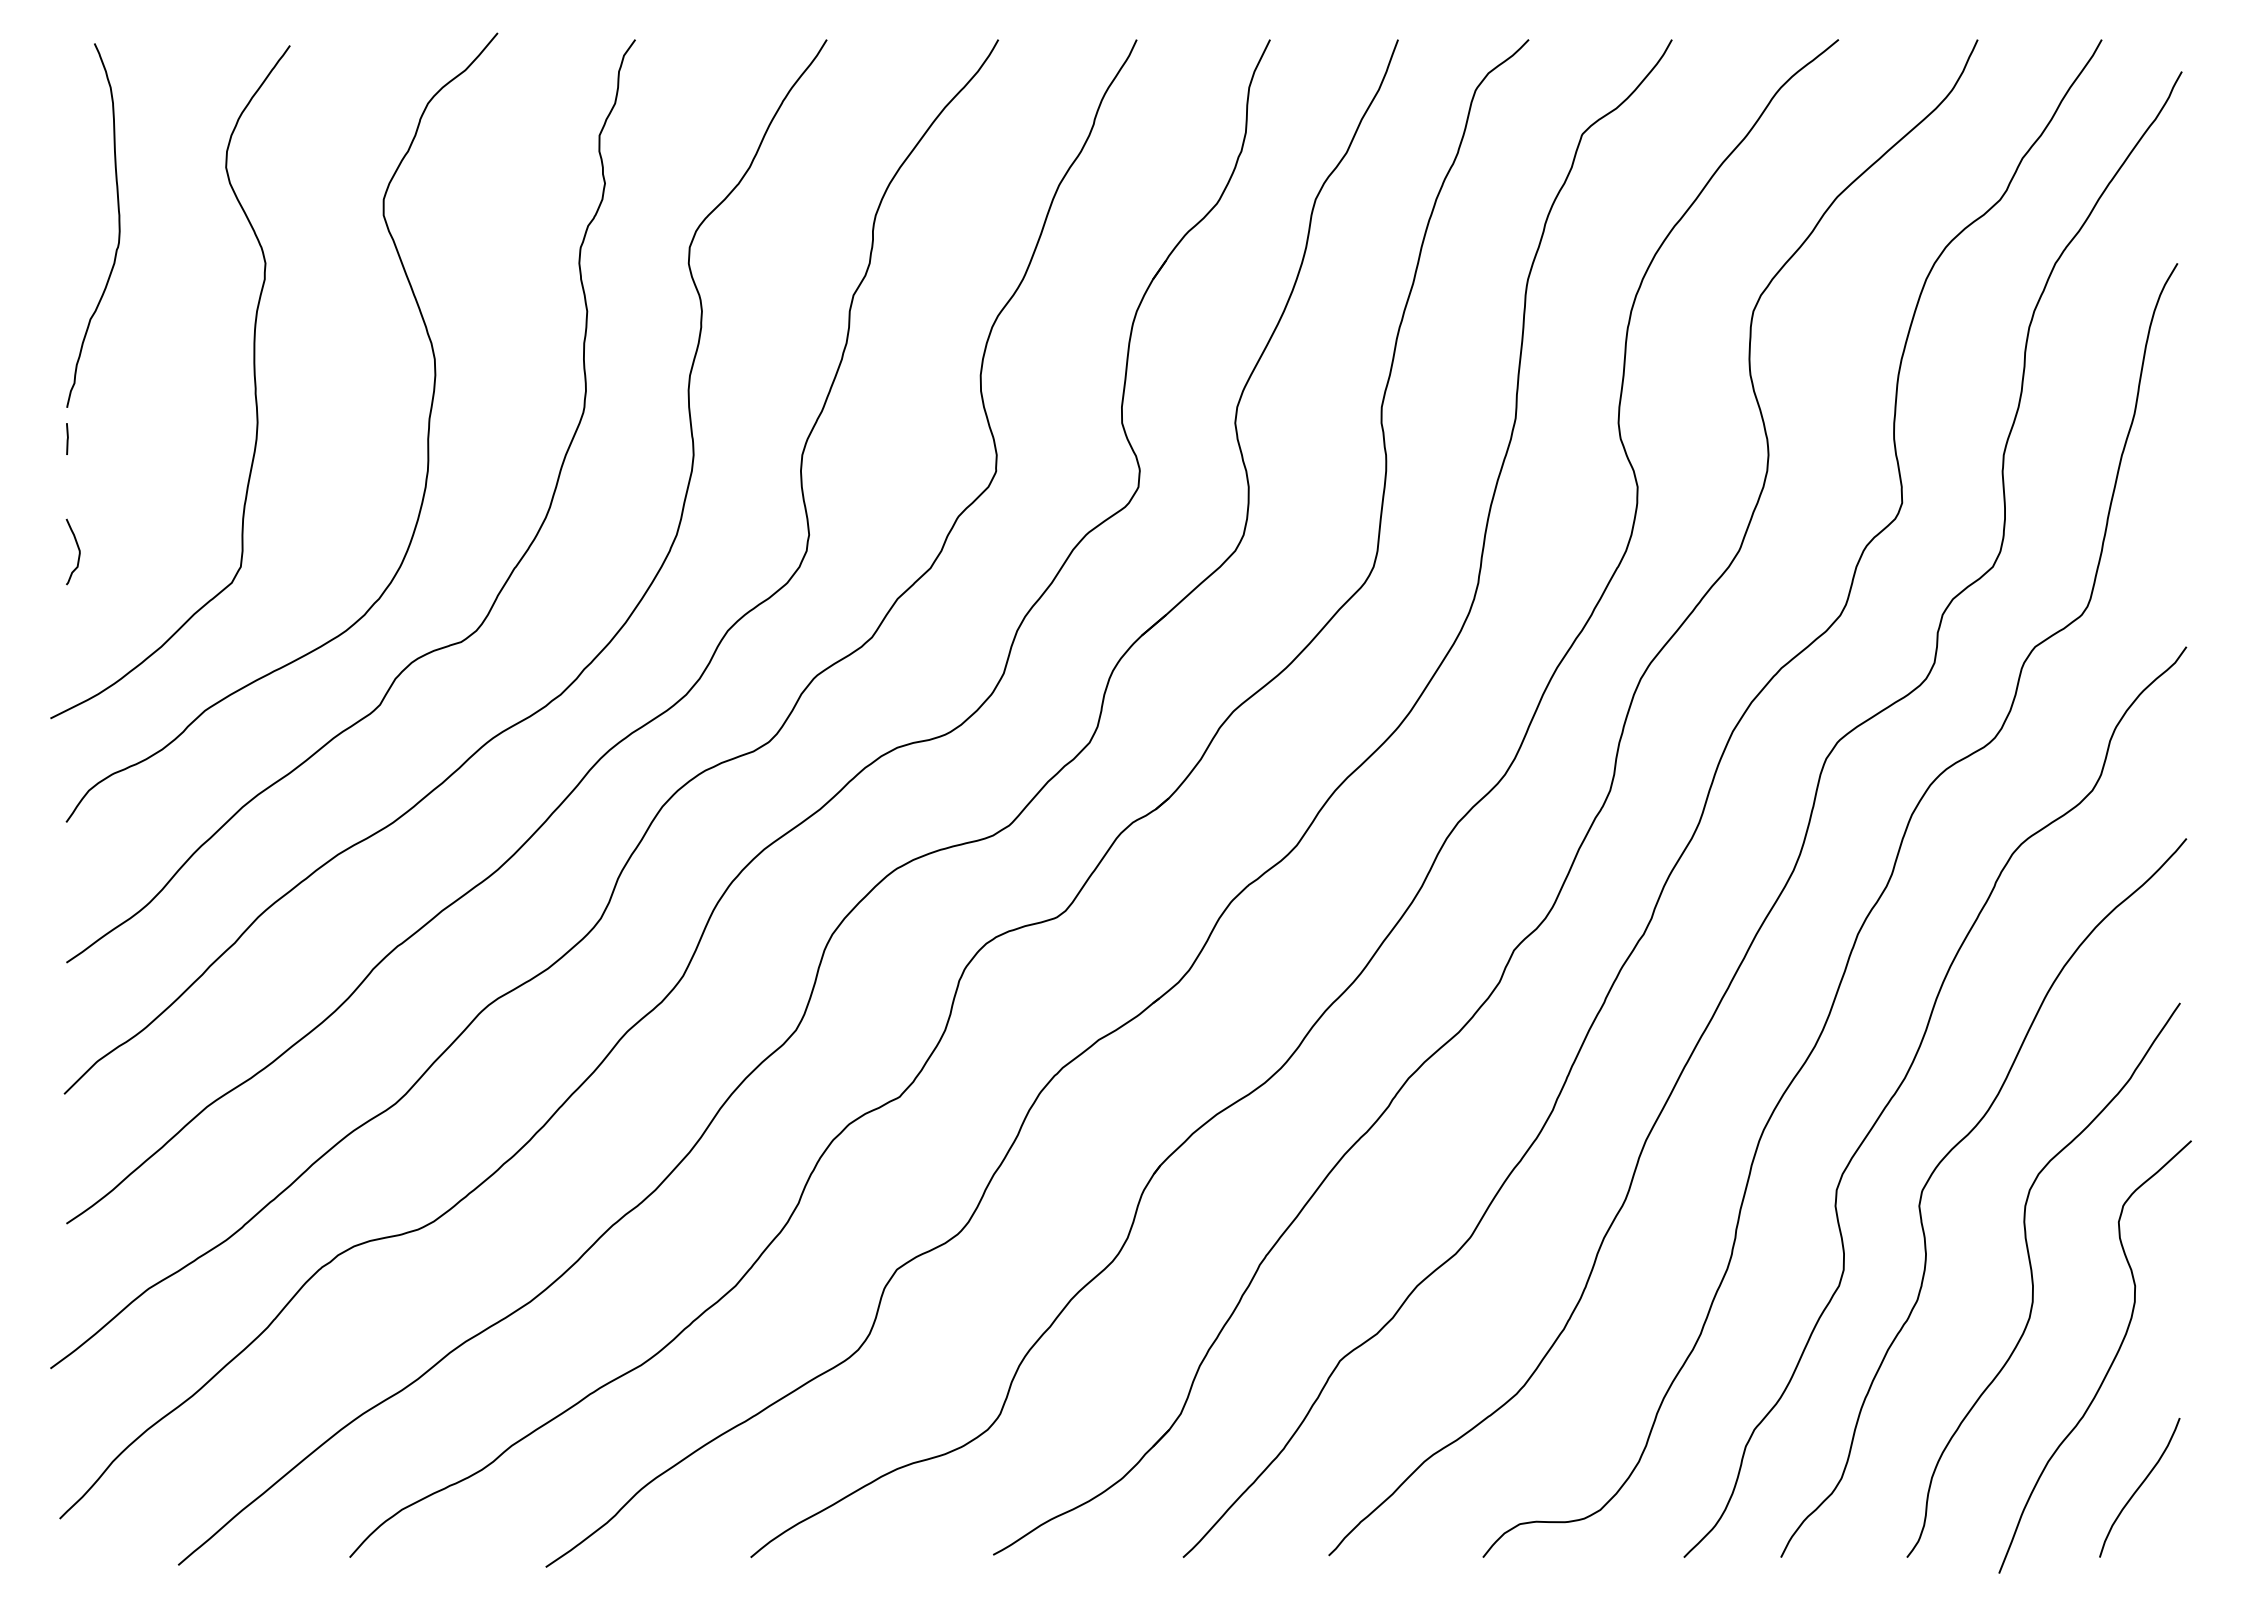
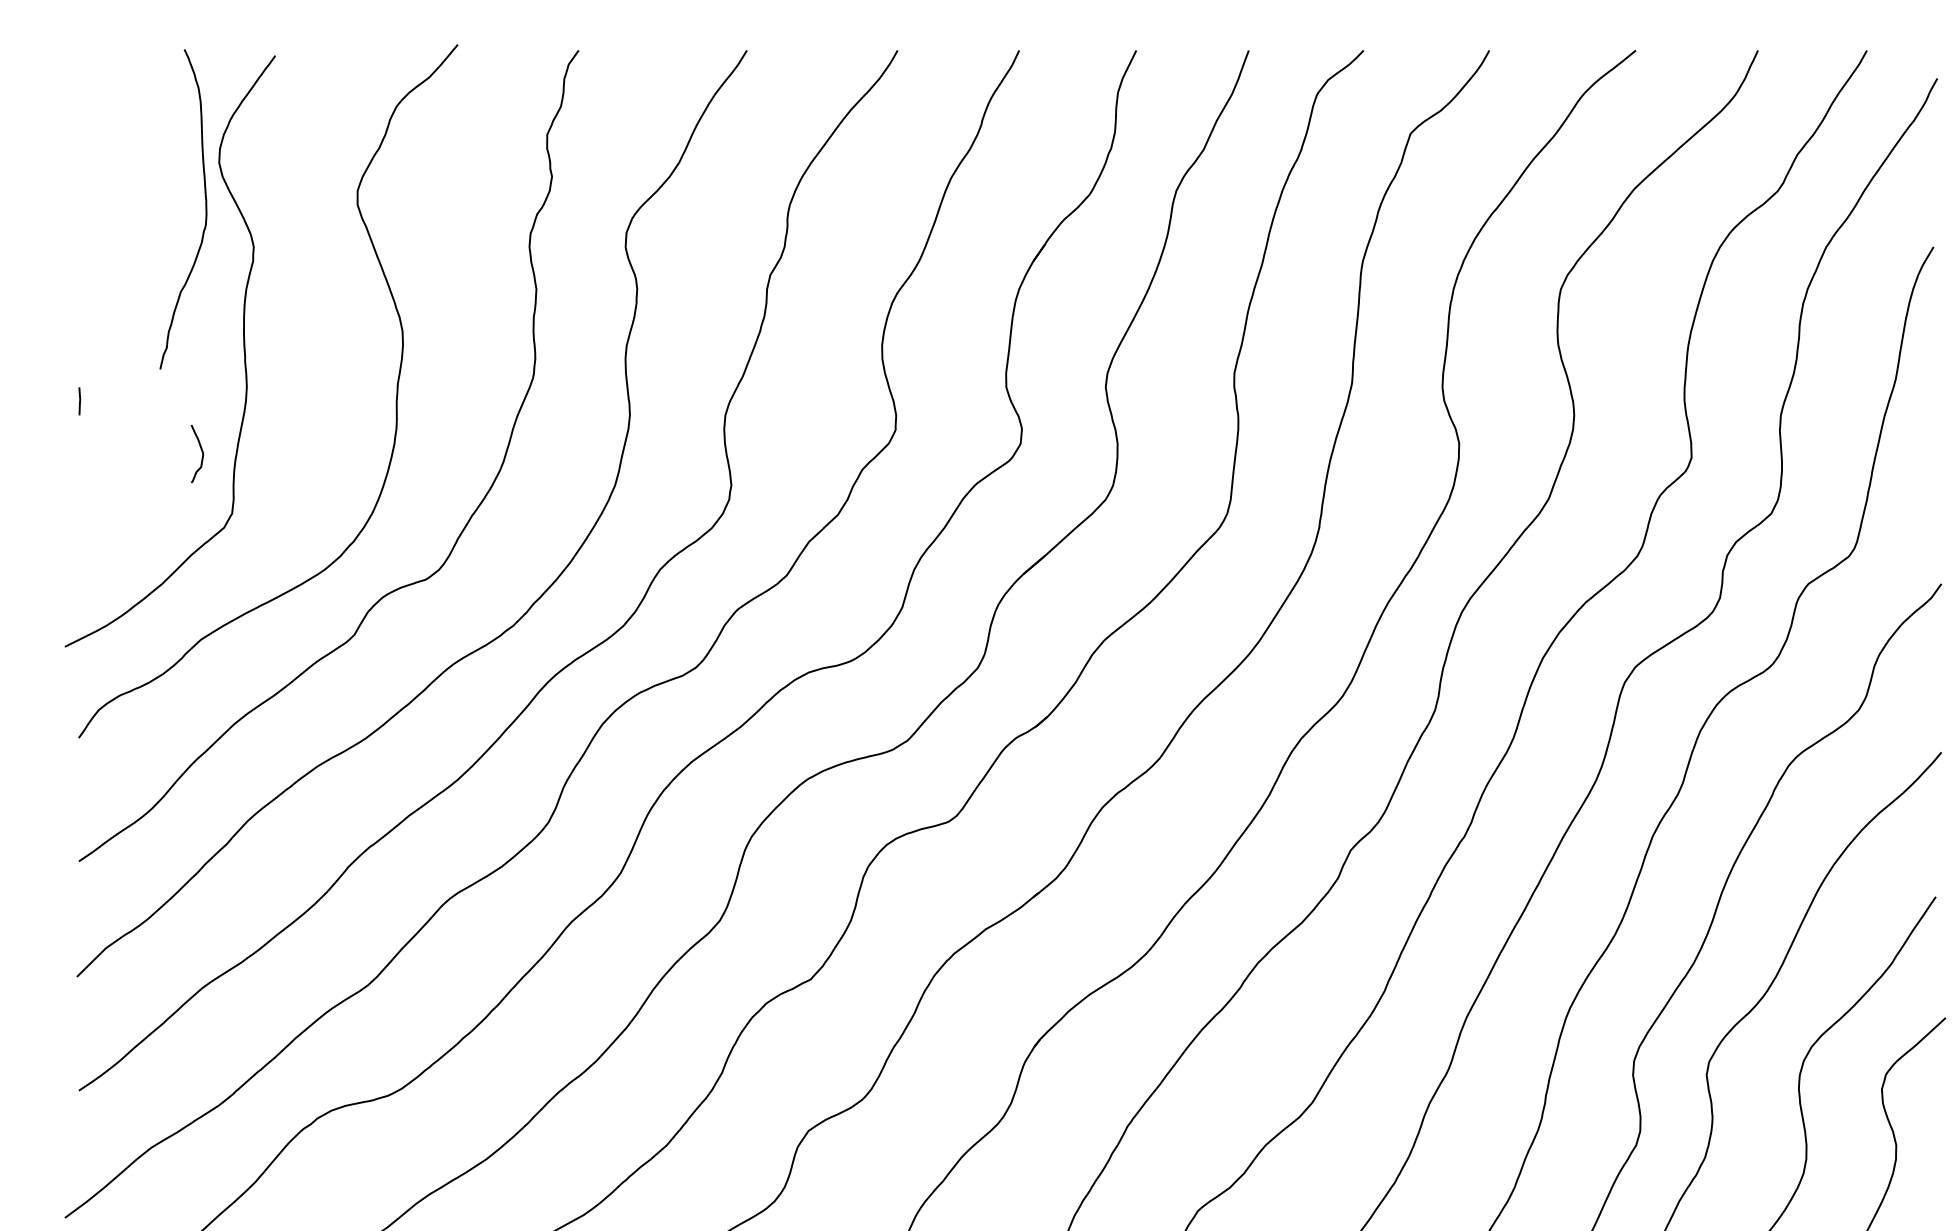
curve: (118, 225) -> (205, 209), moved
curve: (77, 548) -> (201, 450), moved

